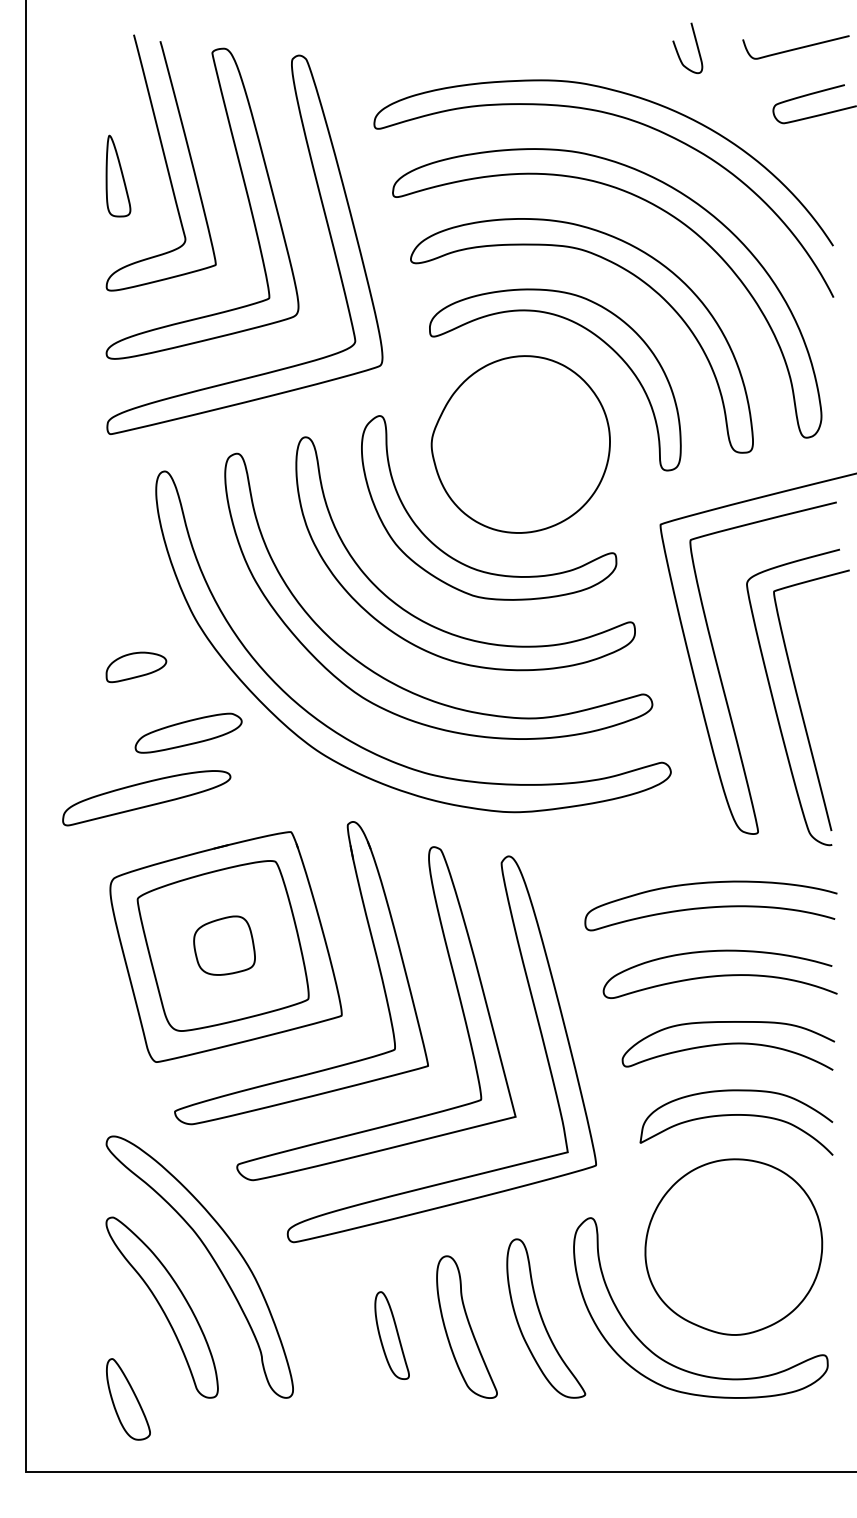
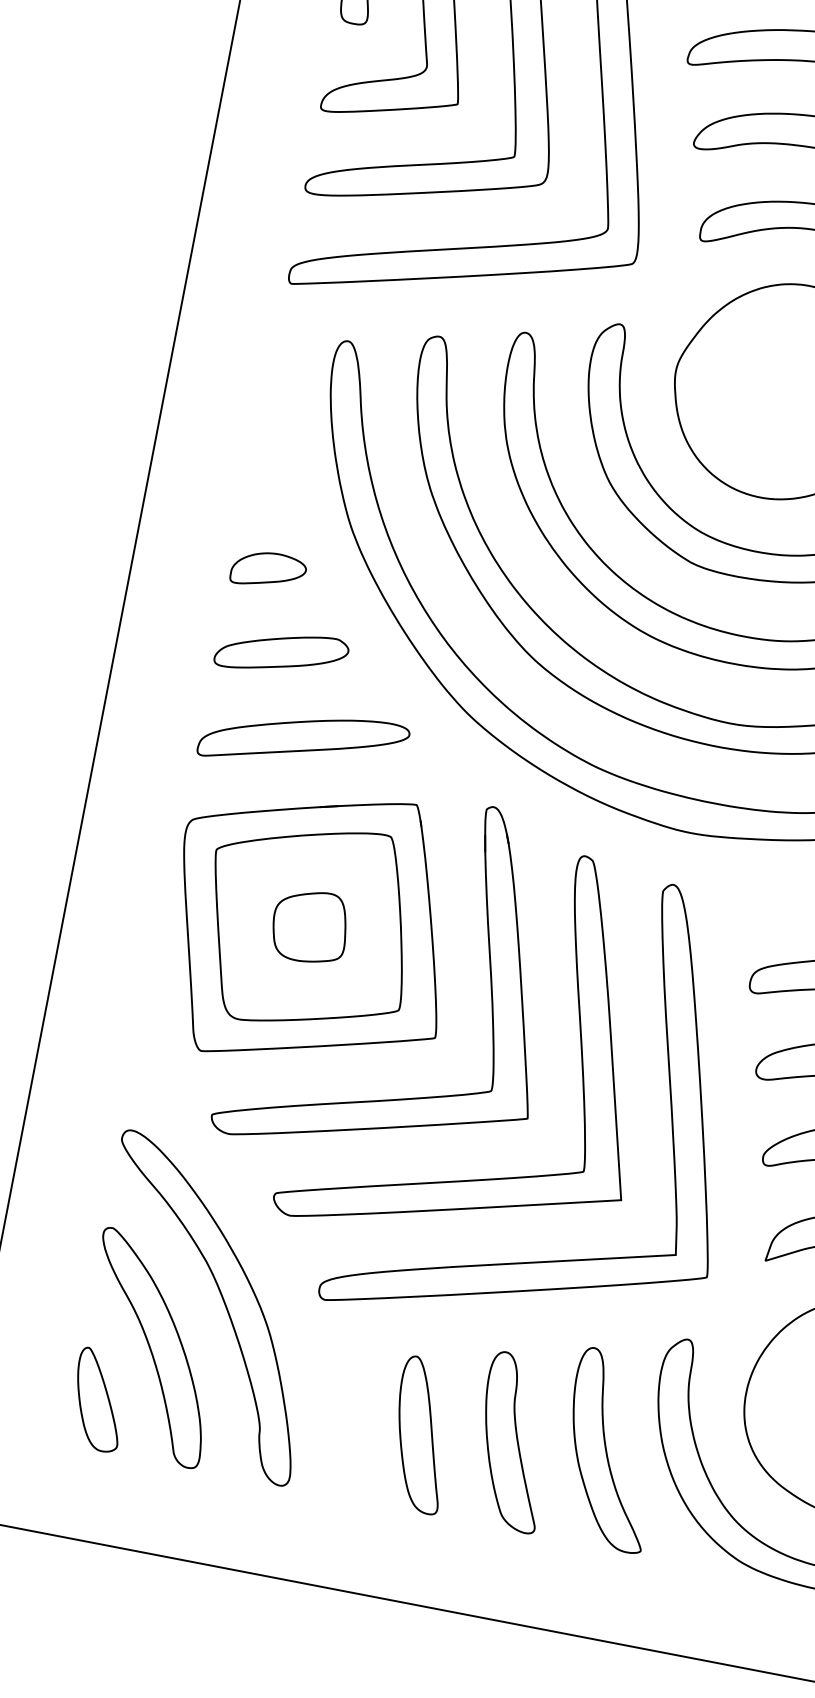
part: (188, 732) -> (281, 652), moved
part: (146, 798) -> (303, 741), moved
part: (392, 1335) -> (422, 1435), size x1.43
part: (128, 1399) -> (98, 1400), moved

